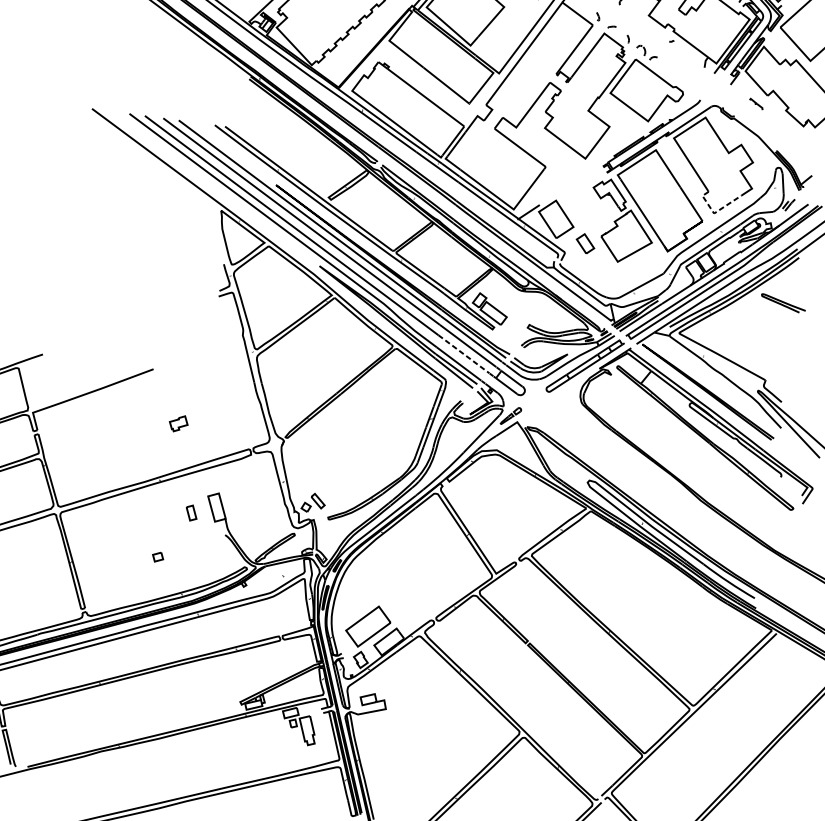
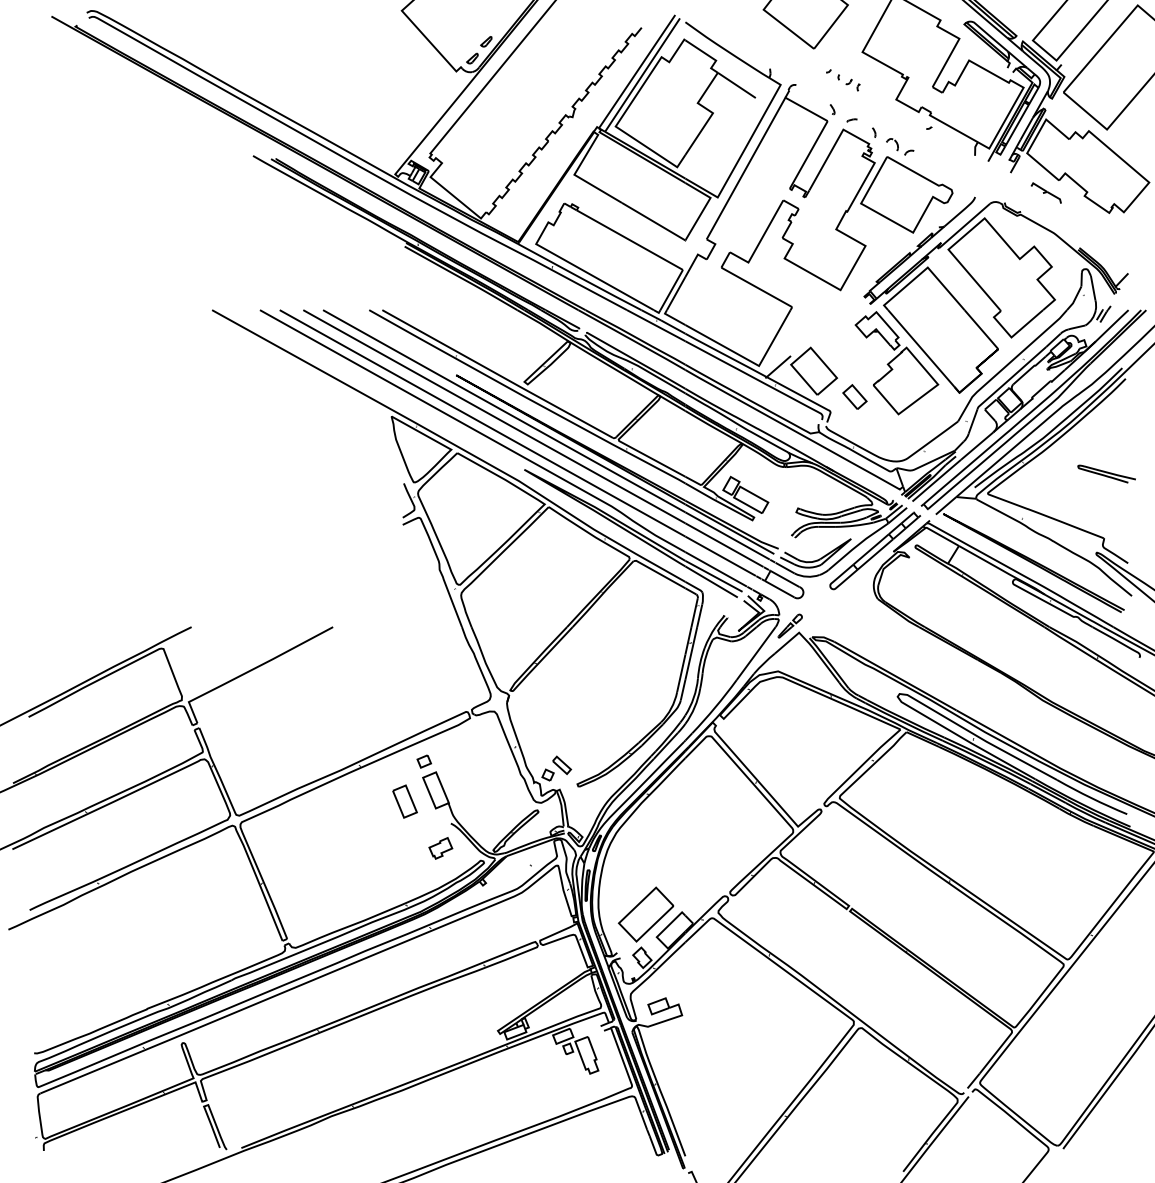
part: (755, 103) -> (1045, 192), size x1.67
line: (715, 212) -> (1013, 336), dashed -> solid
curve: (783, 303) -> (1106, 473), moved
line: (464, 354) -> (721, 556), dashed -> solid
part: (178, 423) -> (440, 848), moved
part: (191, 512) -> (404, 801), size x1.67
part: (158, 557) -> (424, 761), moved

